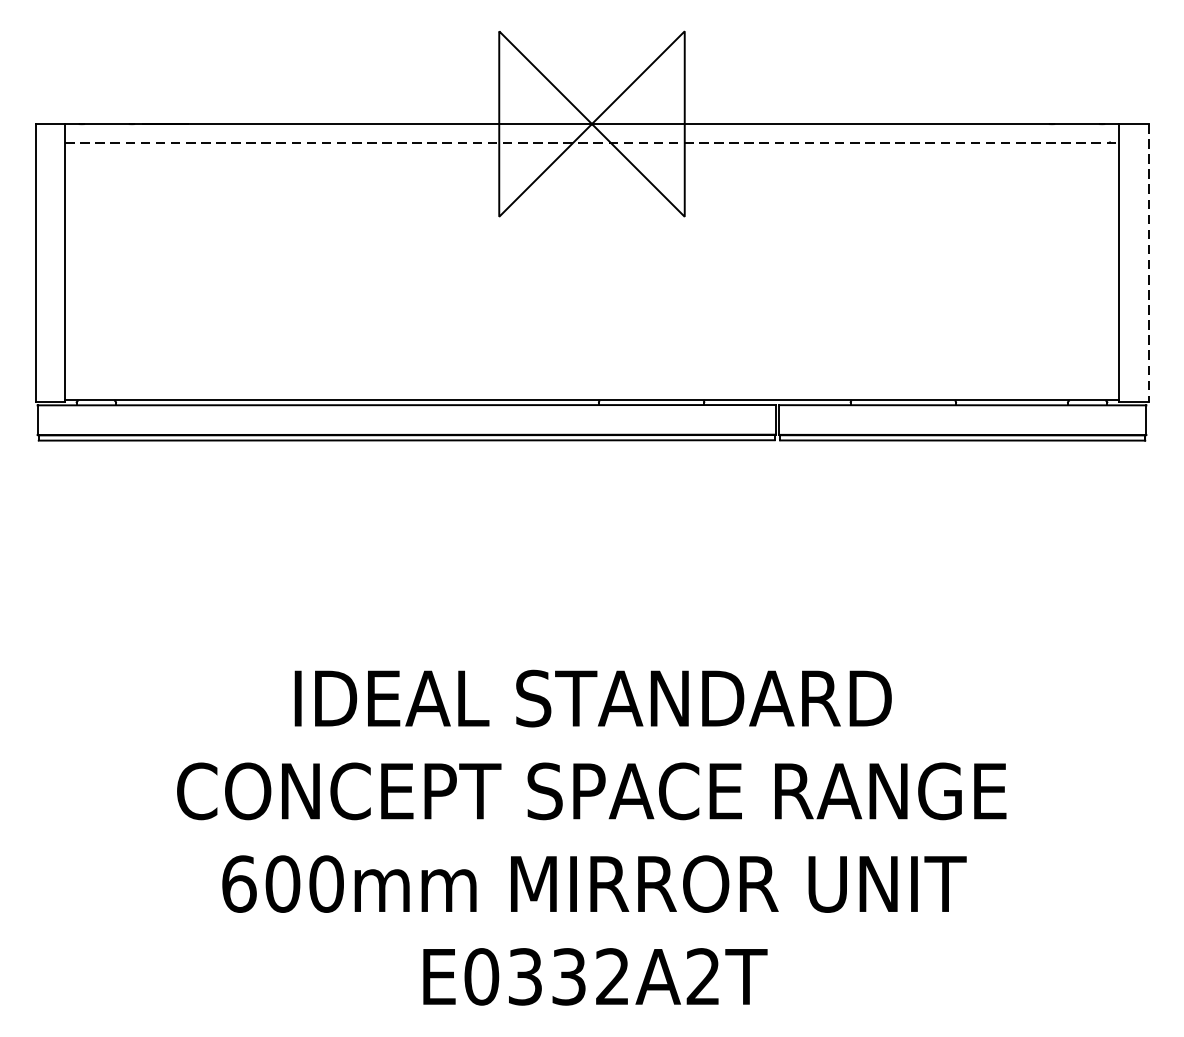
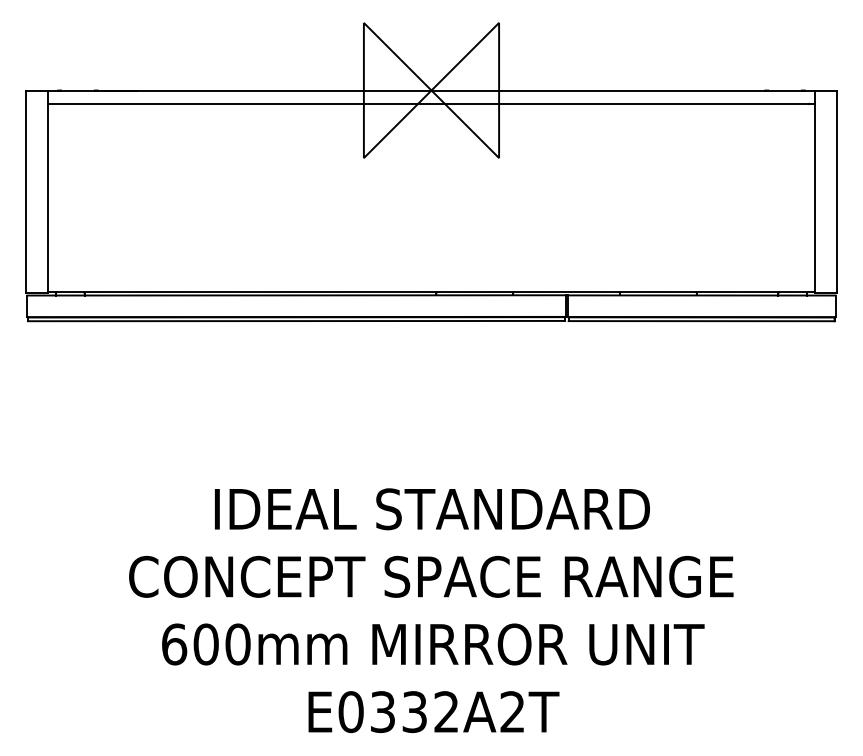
line: (592, 143) -> (431, 104), dashed -> solid
line: (1149, 263) -> (837, 192), dashed -> solid

